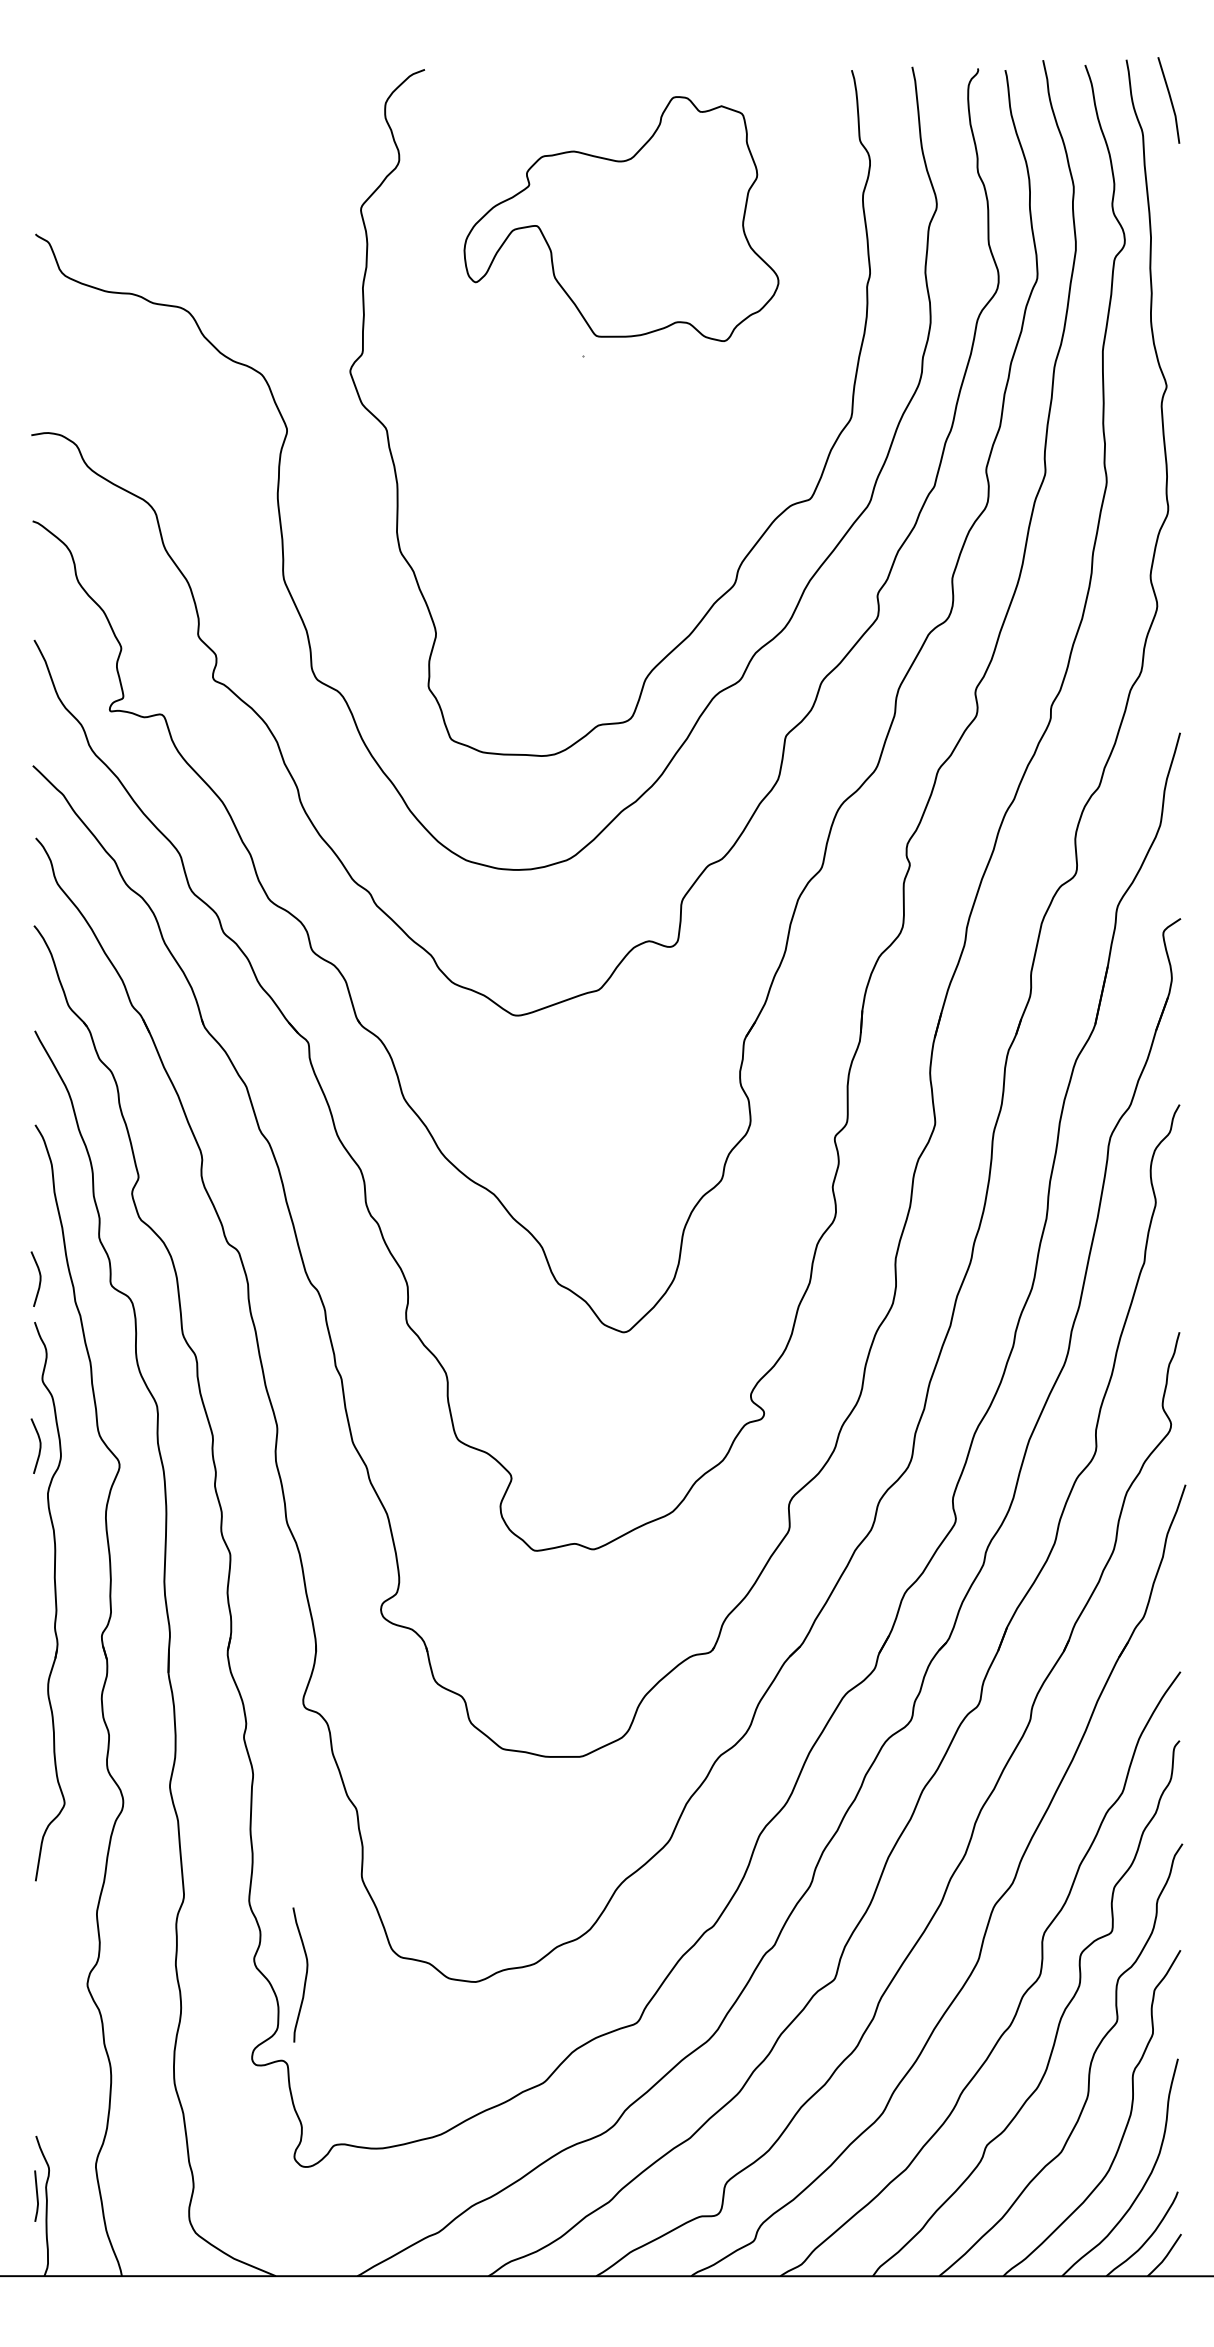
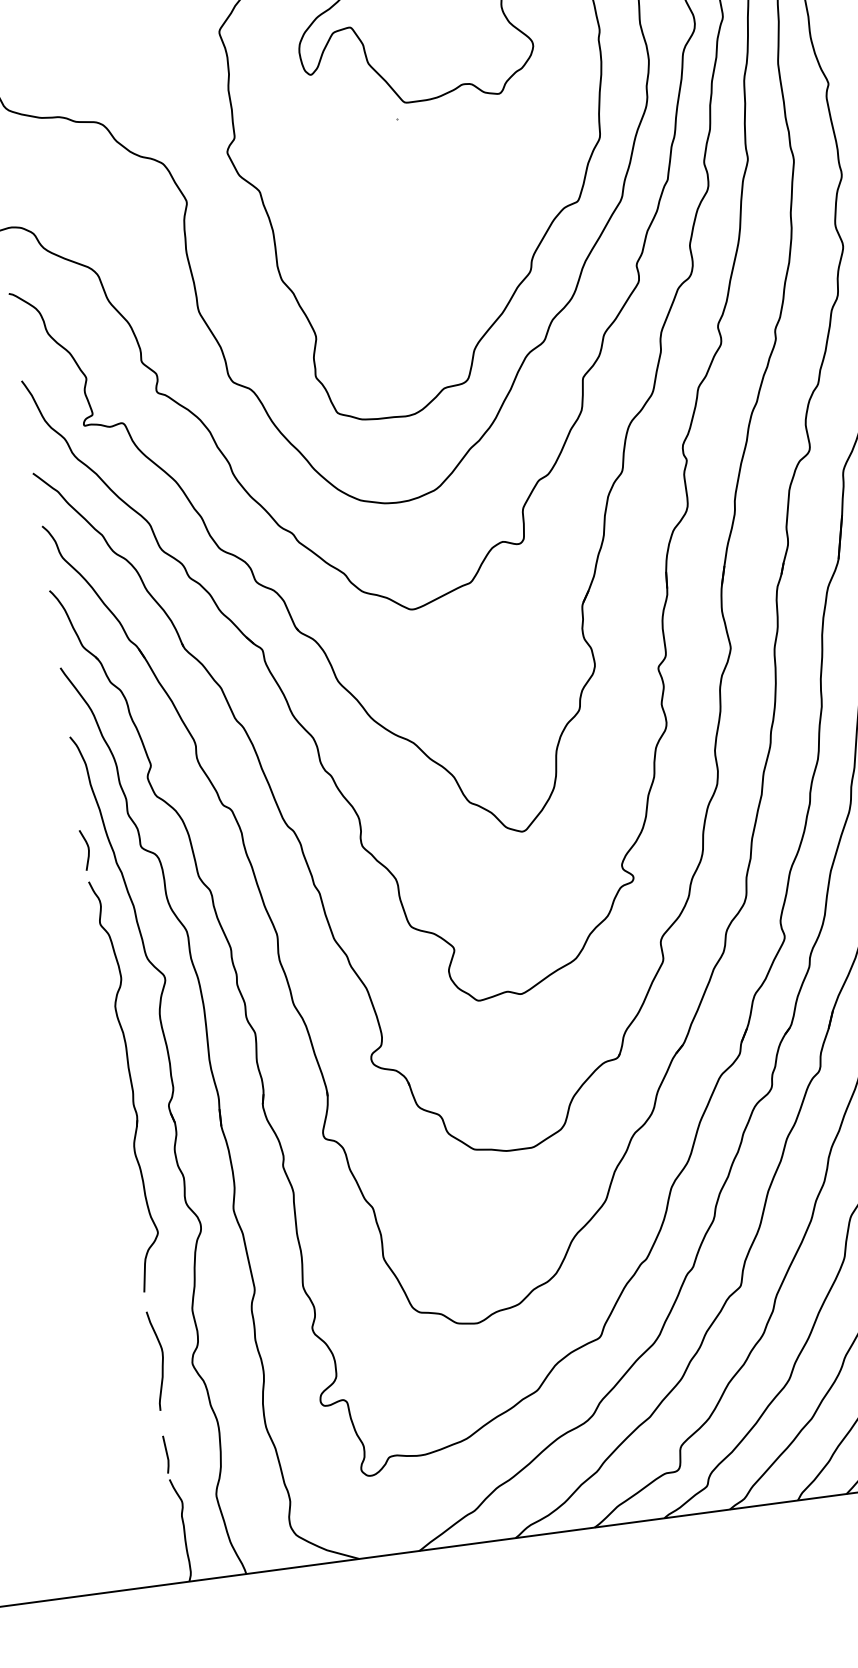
curve: (39, 1445) -> (104, 971), removed
curve: (305, 1974) -> (162, 1359), moved
line: (36, 2195) -> (166, 1454), moved

